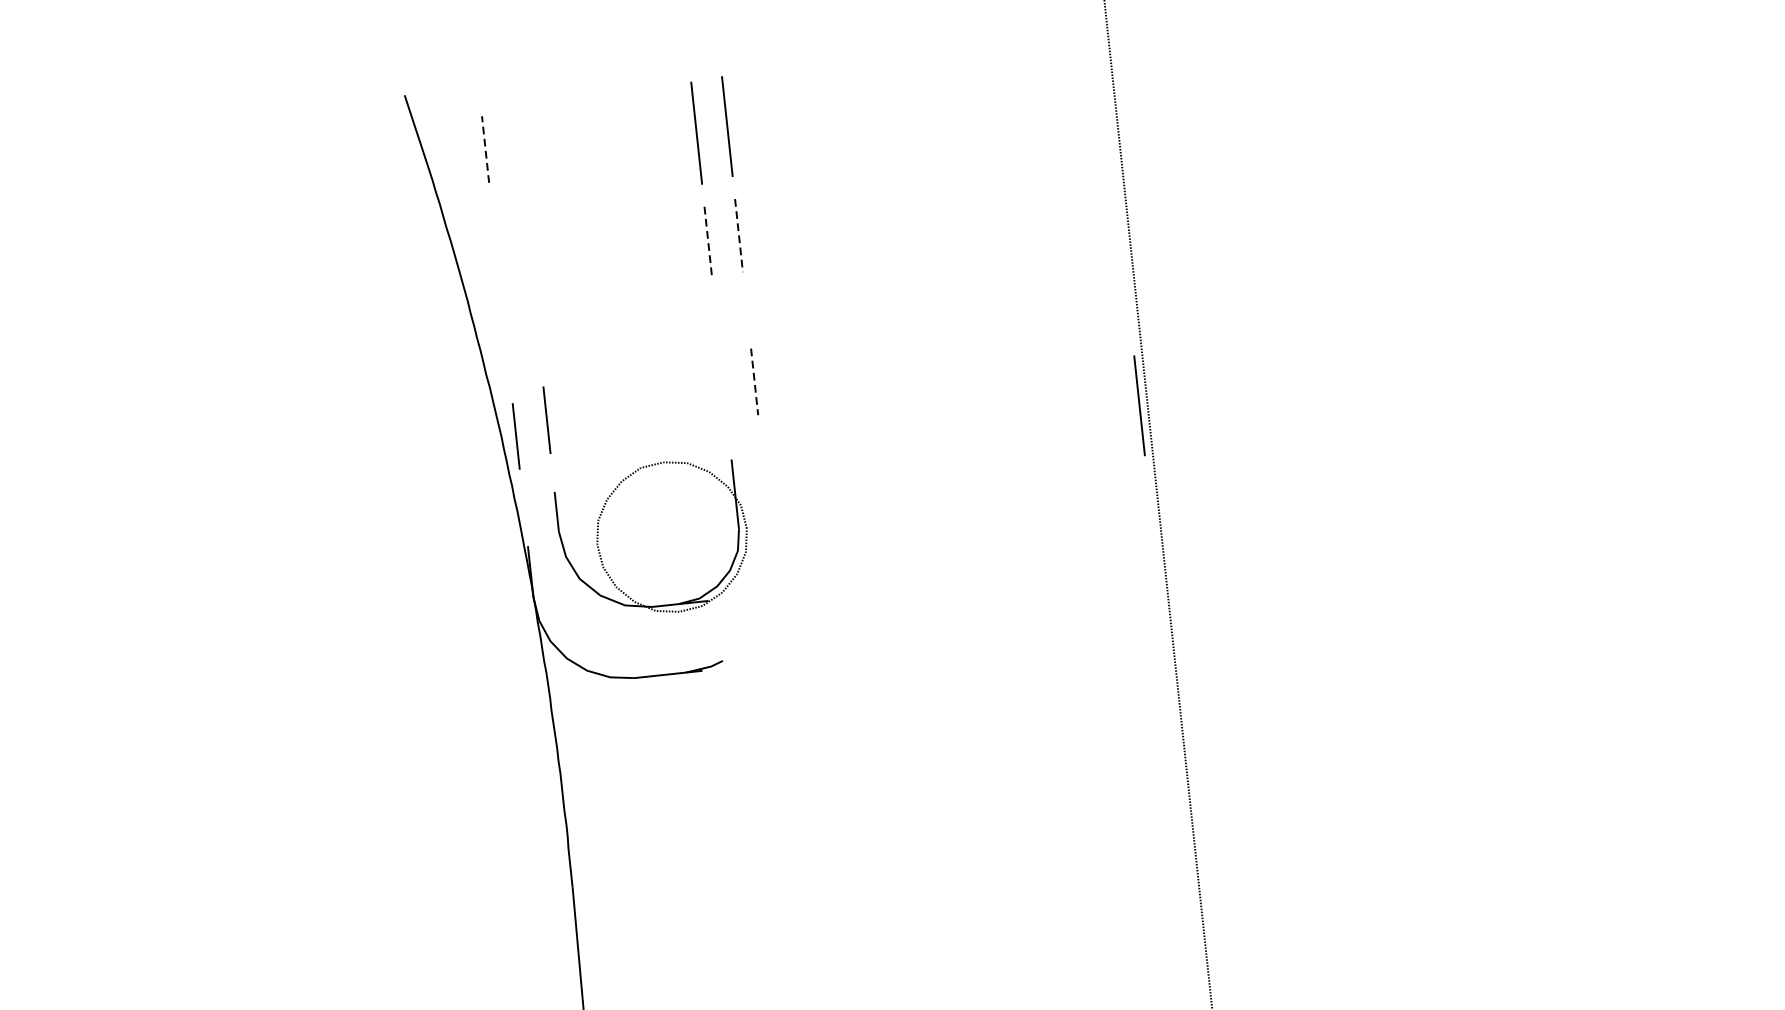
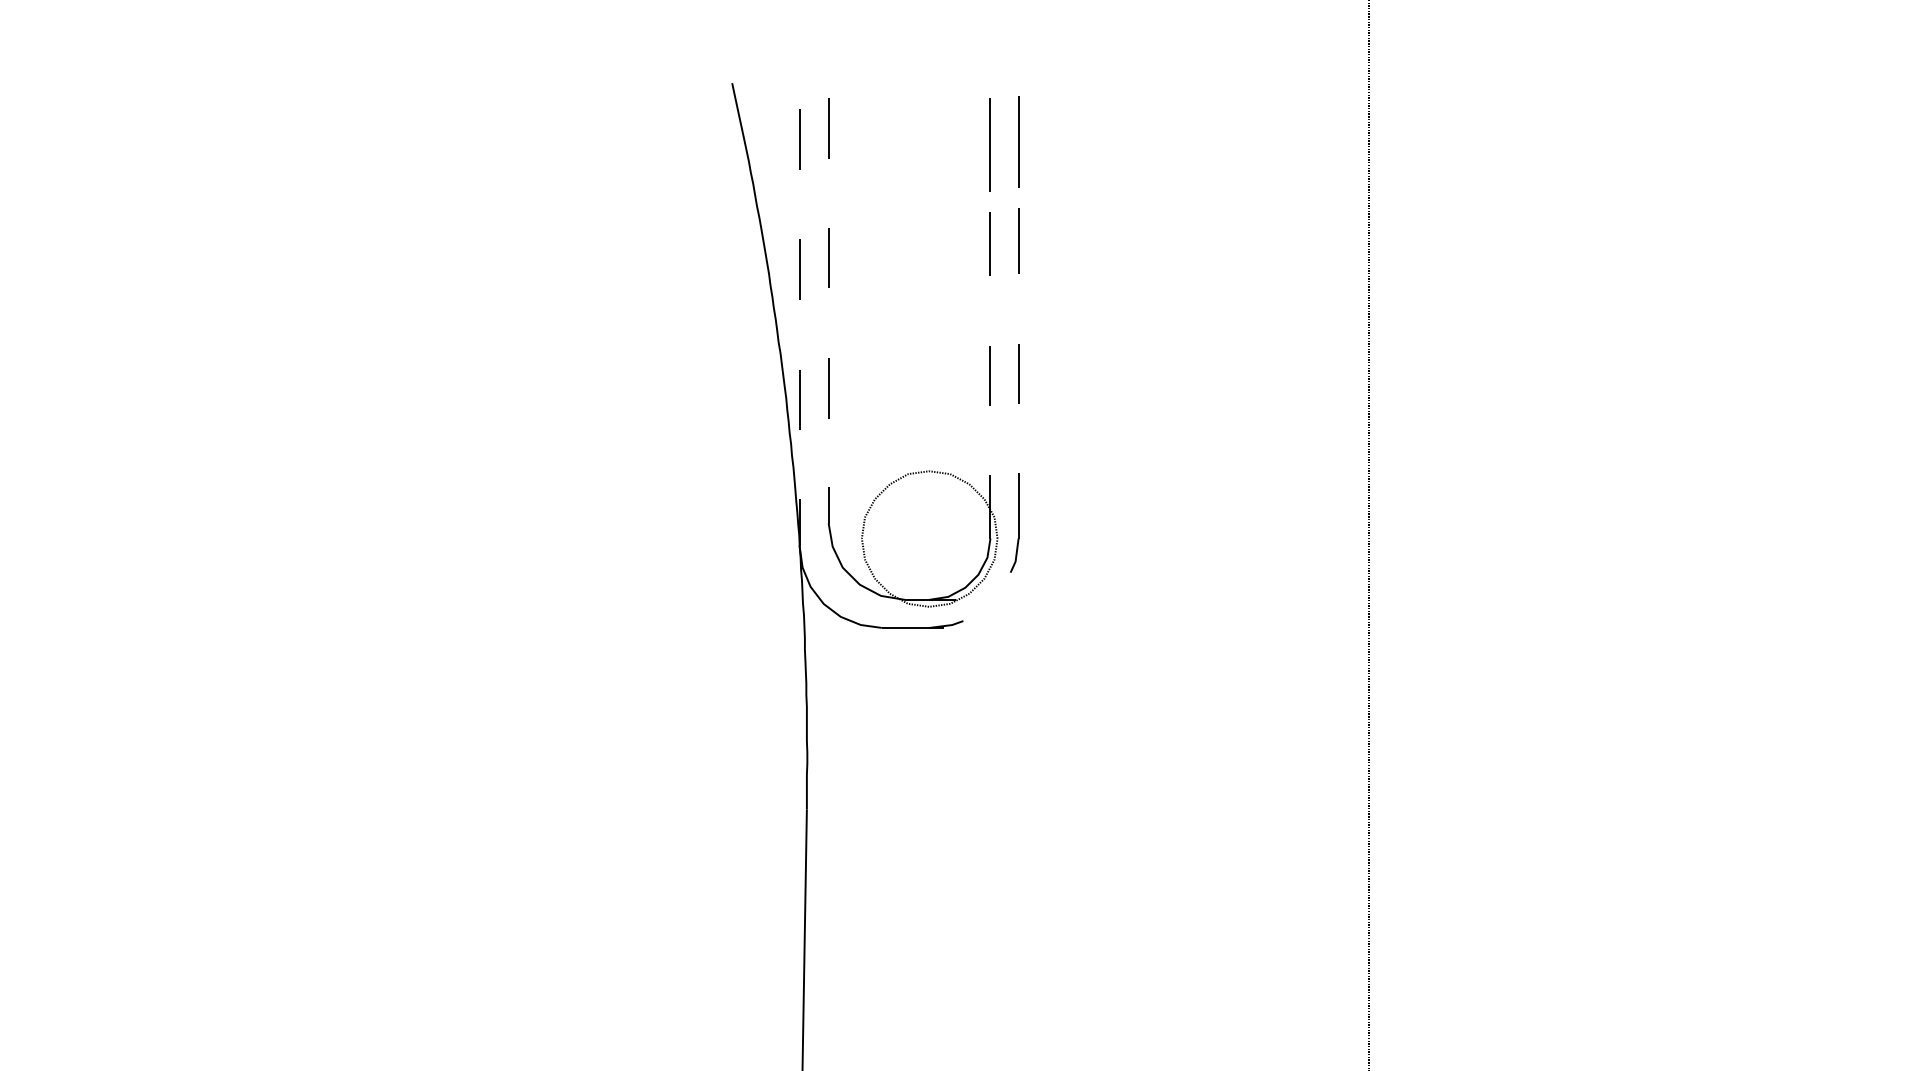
line: (516, 133) -> (828, 128), added
line: (485, 149) -> (799, 139), dashed -> solid
line: (738, 236) -> (1018, 241), dashed -> solid
line: (708, 242) -> (990, 244), dashed -> solid
line: (531, 276) -> (828, 257), added
line: (500, 292) -> (799, 269), added
line: (754, 382) -> (1018, 374), dashed -> solid
line: (722, 387) -> (989, 375), added
line: (1139, 405) -> (1361, 431), removed
part: (598, 533) -> (864, 528), moved
part: (767, 546) -> (1014, 522), added

